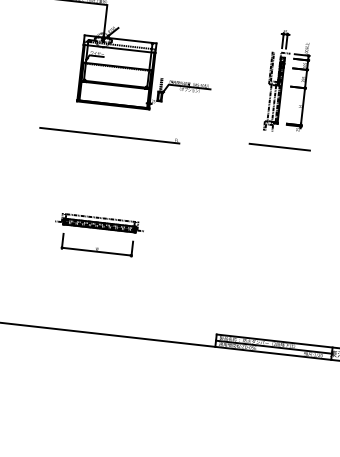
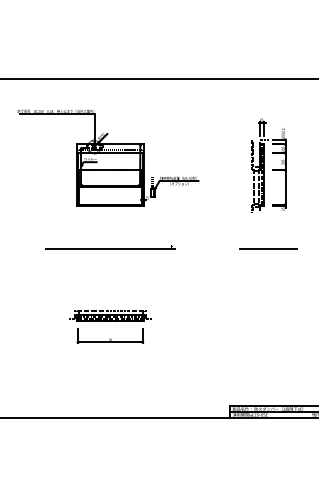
part: (109, 133) -> (110, 247), moved
line: (279, 146) -> (268, 248), moved

